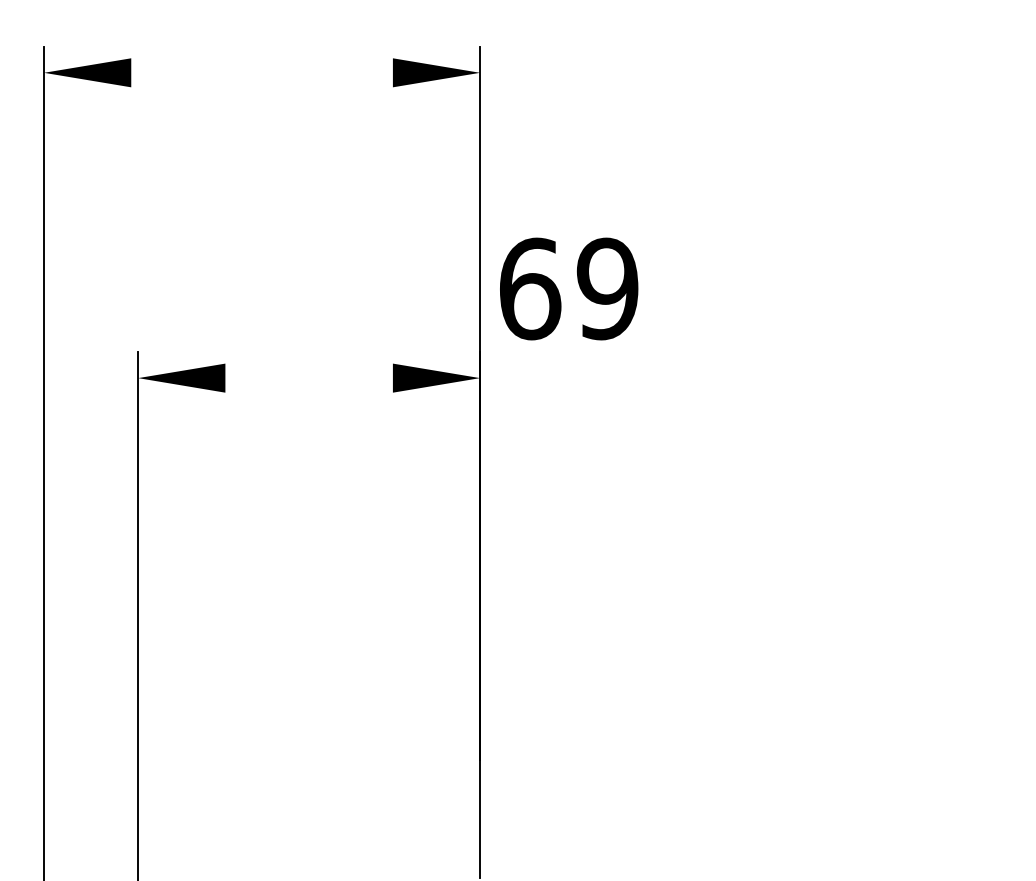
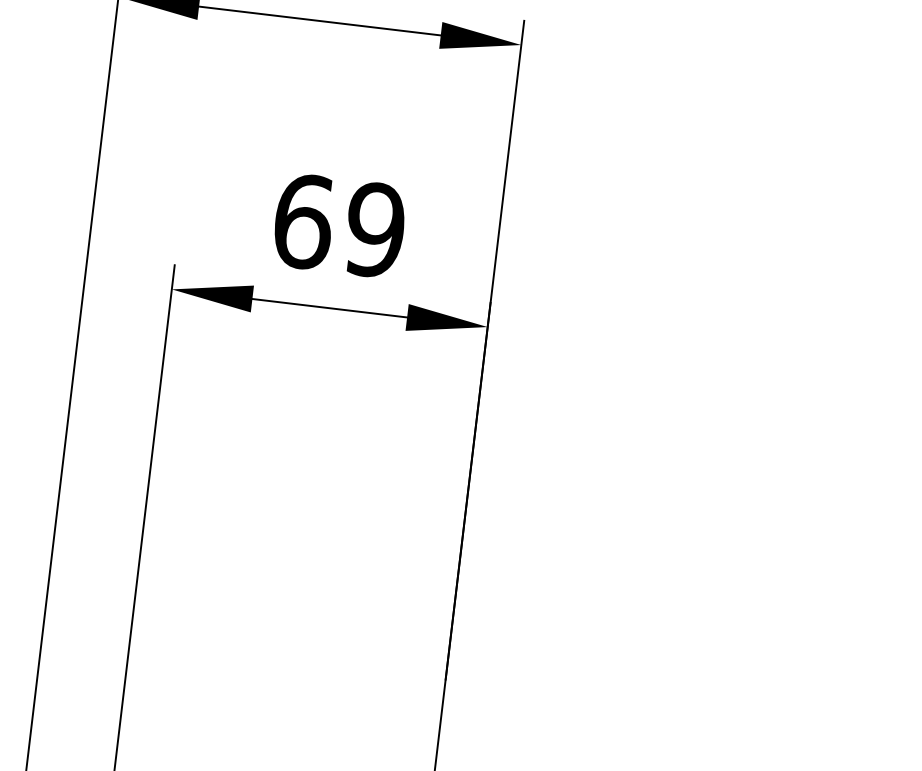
line: (261, 72) -> (319, 20), added
text: (569, 288) -> (339, 225), moved
line: (308, 378) -> (329, 308), added

